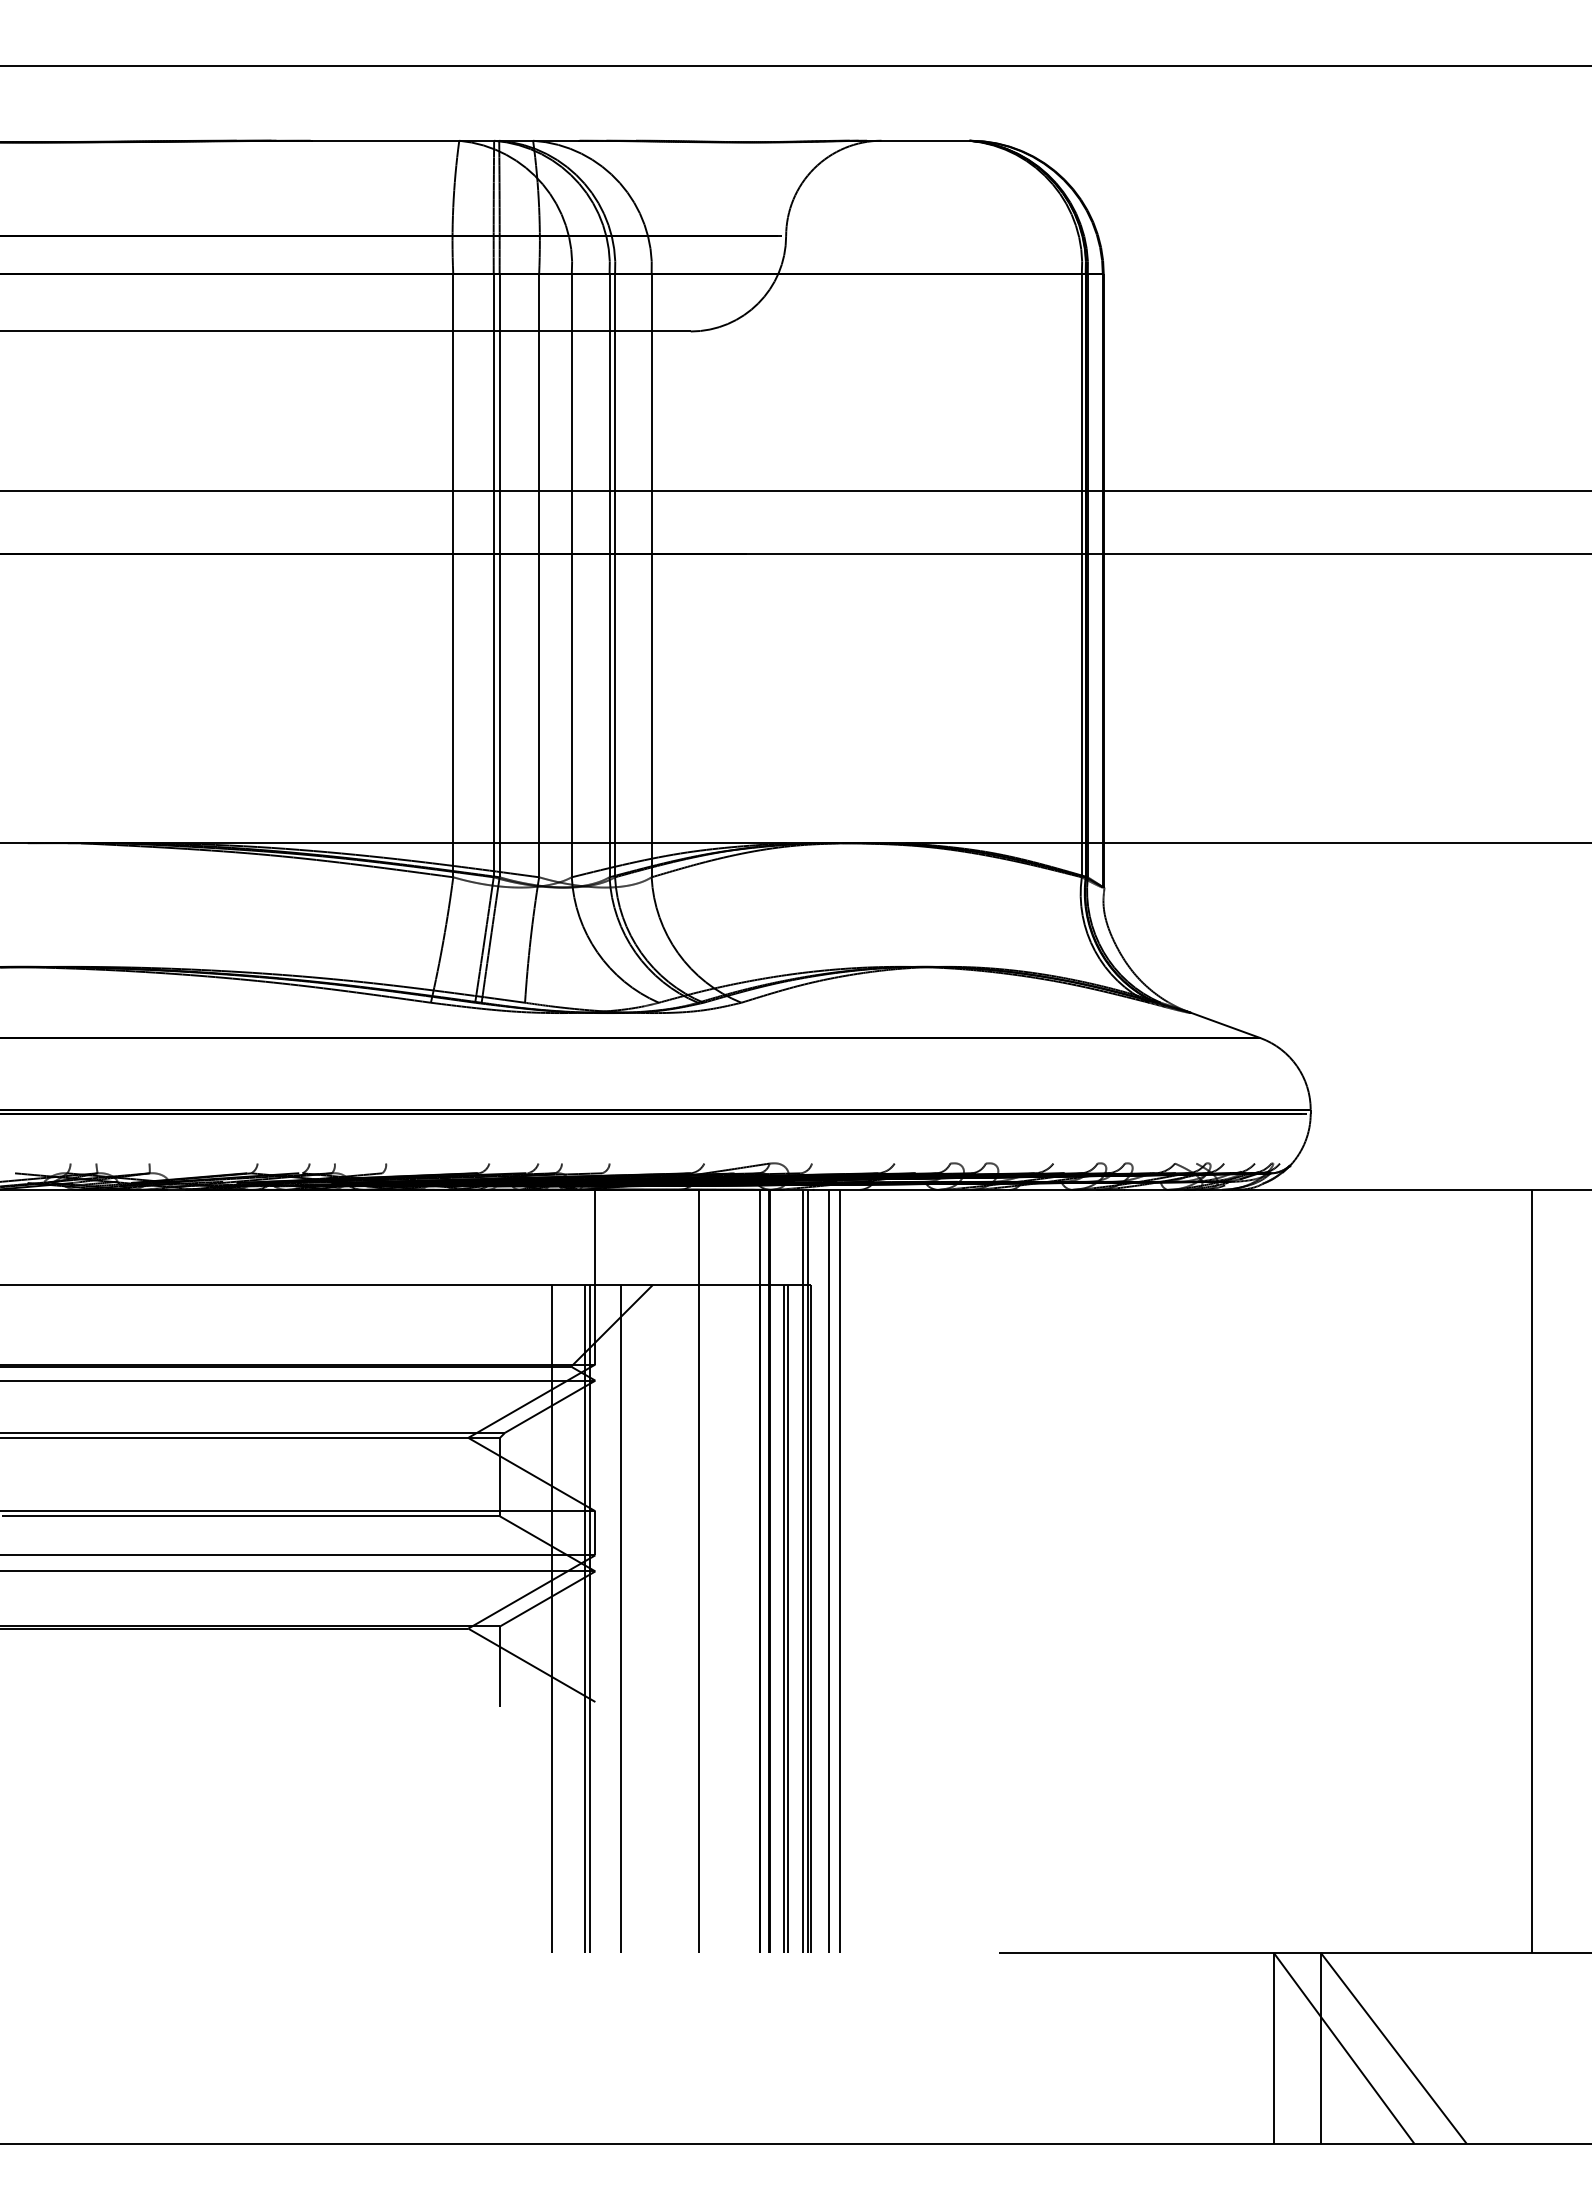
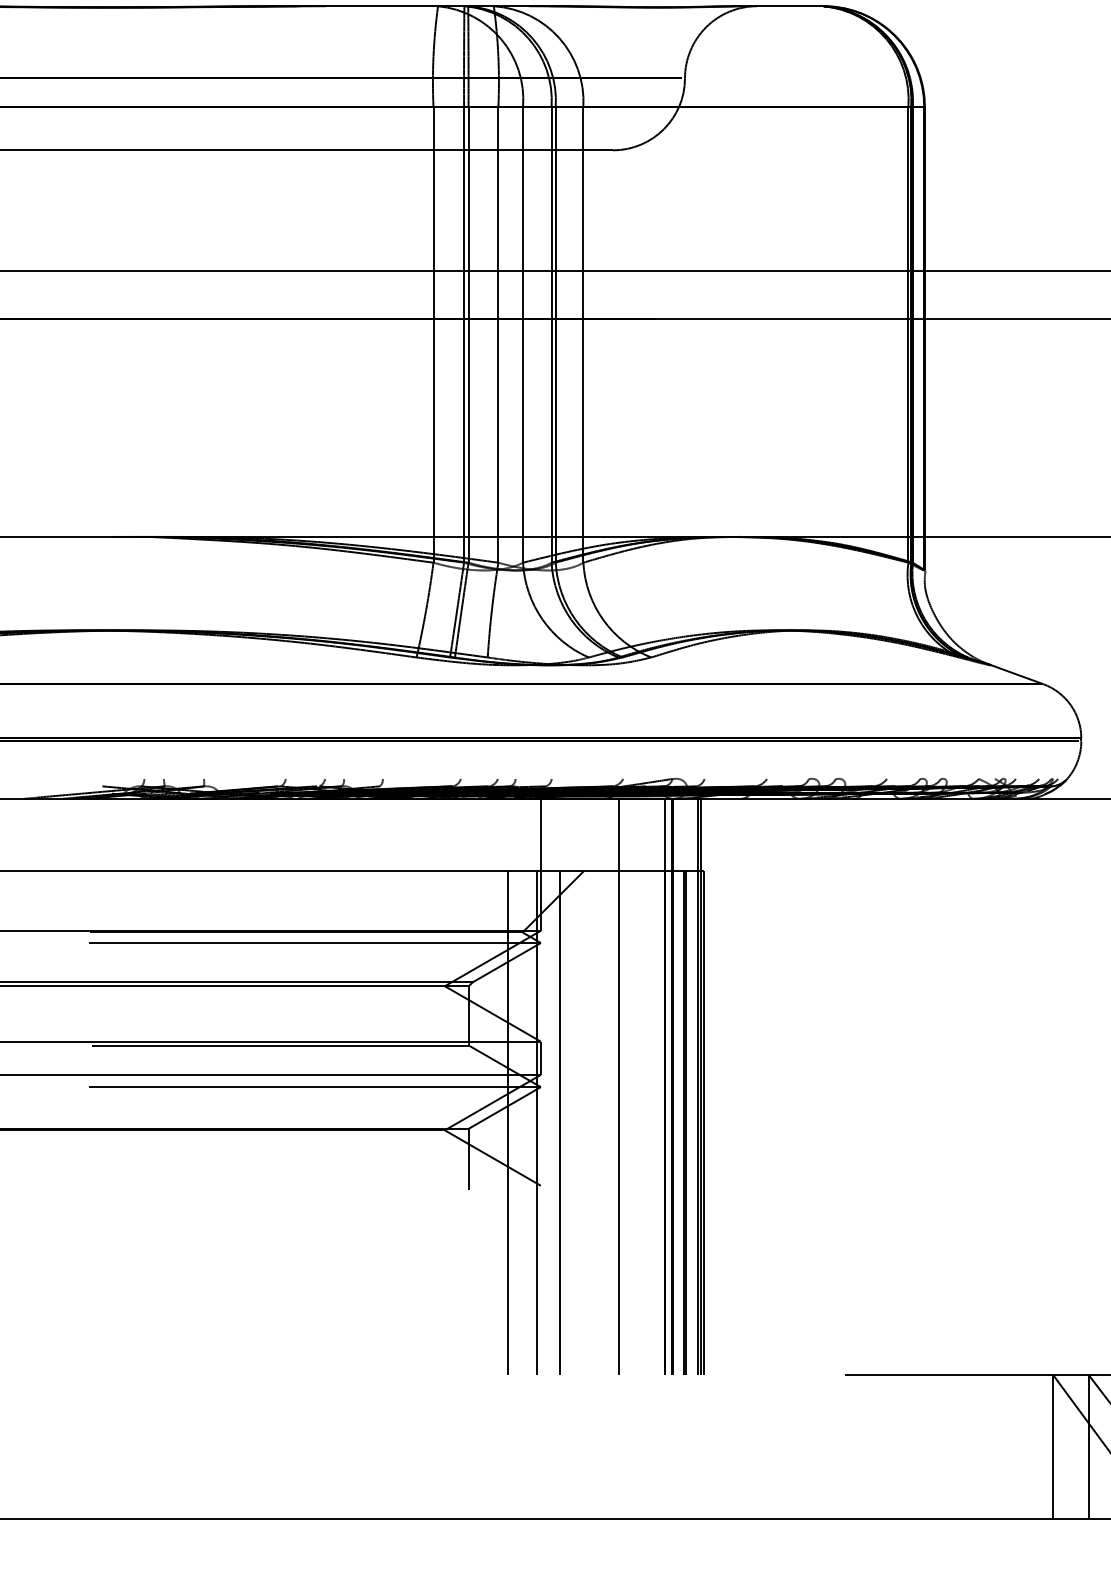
line: (829, 1570) -> (717, 1086), removed
line: (839, 1570) -> (725, 1086), removed
line: (585, 1618) -> (533, 1122), removed

